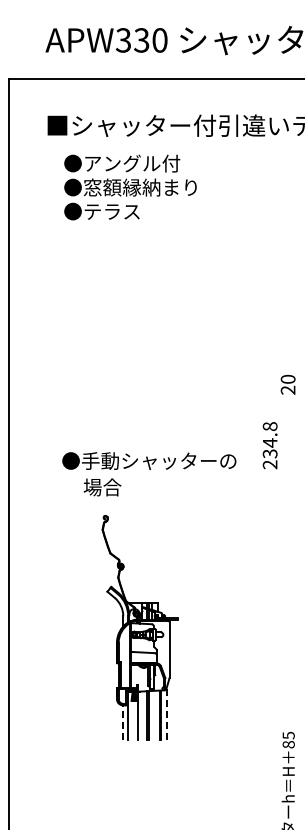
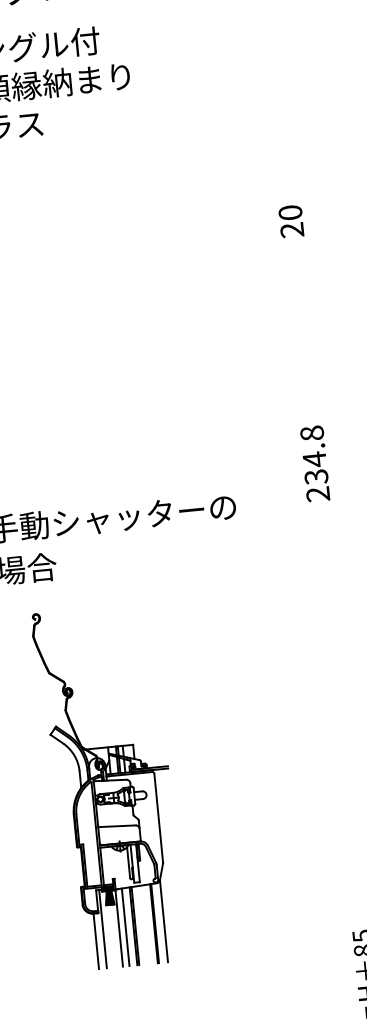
text: (287, 384) -> (290, 221), moved
text: (269, 445) -> (314, 463), moved
line: (166, 714) -> (163, 921), dashed -> solid
line: (142, 715) -> (125, 926), added
line: (123, 722) -> (96, 940), dashed -> solid

